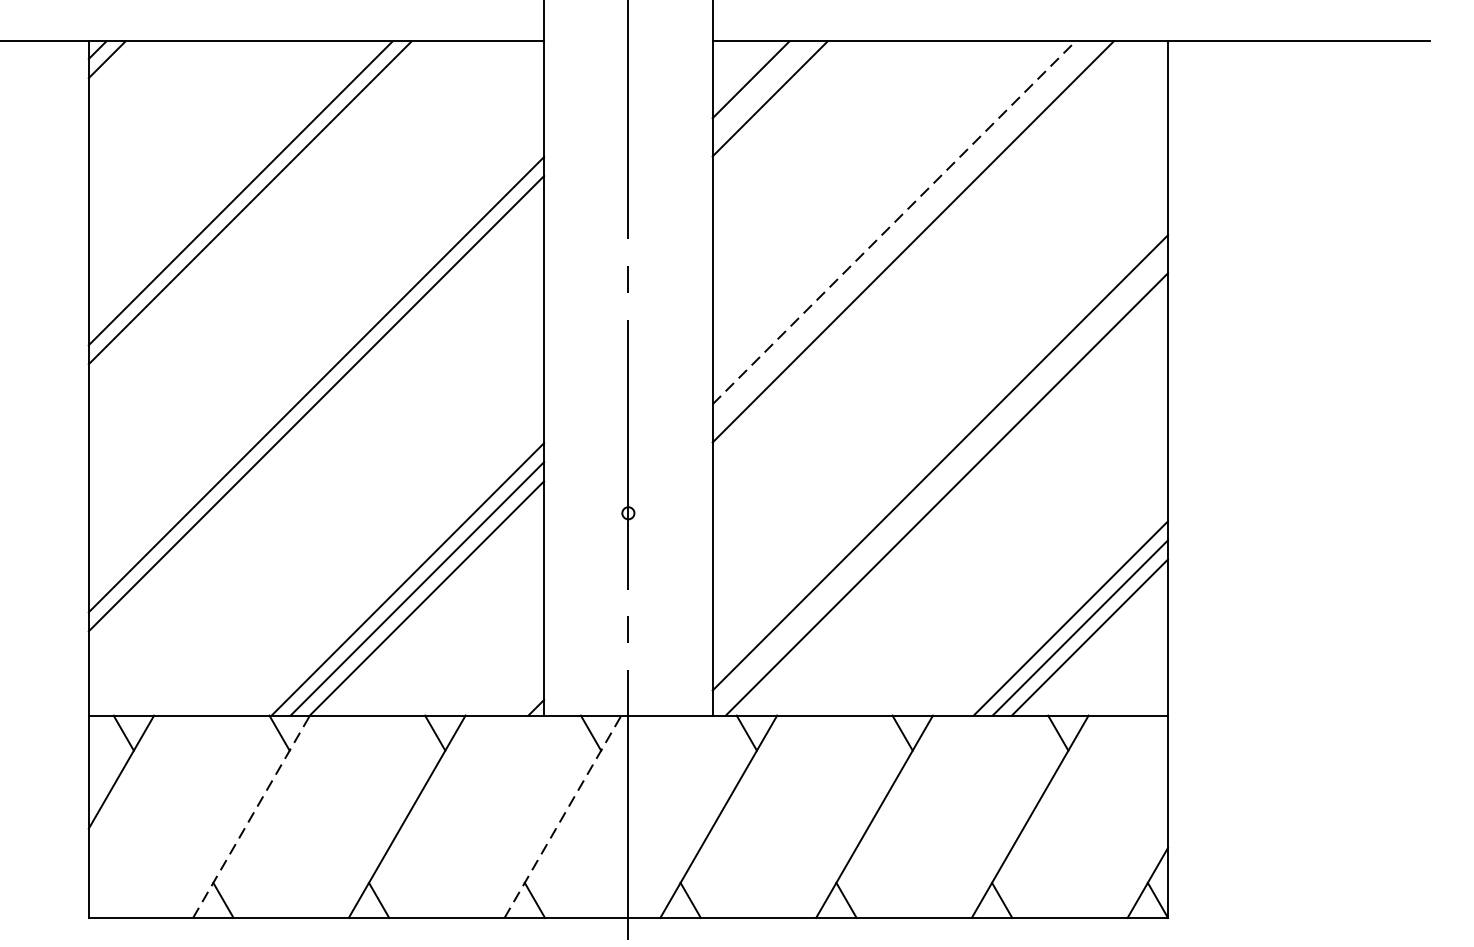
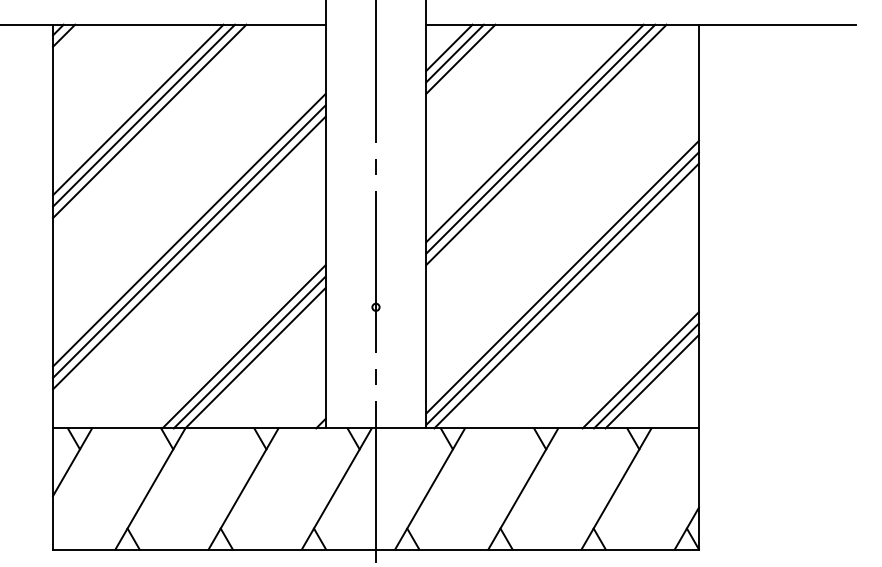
line: (759, 89) -> (454, 53), added
line: (231, 182) -> (138, 109), added
line: (894, 222) -> (535, 133), dashed -> solid
line: (903, 231) -> (540, 138), added
line: (316, 421) -> (189, 252), added
line: (939, 481) -> (562, 288), added
line: (251, 815) -> (150, 488), dashed -> solid
line: (562, 815) -> (336, 488), dashed -> solid

